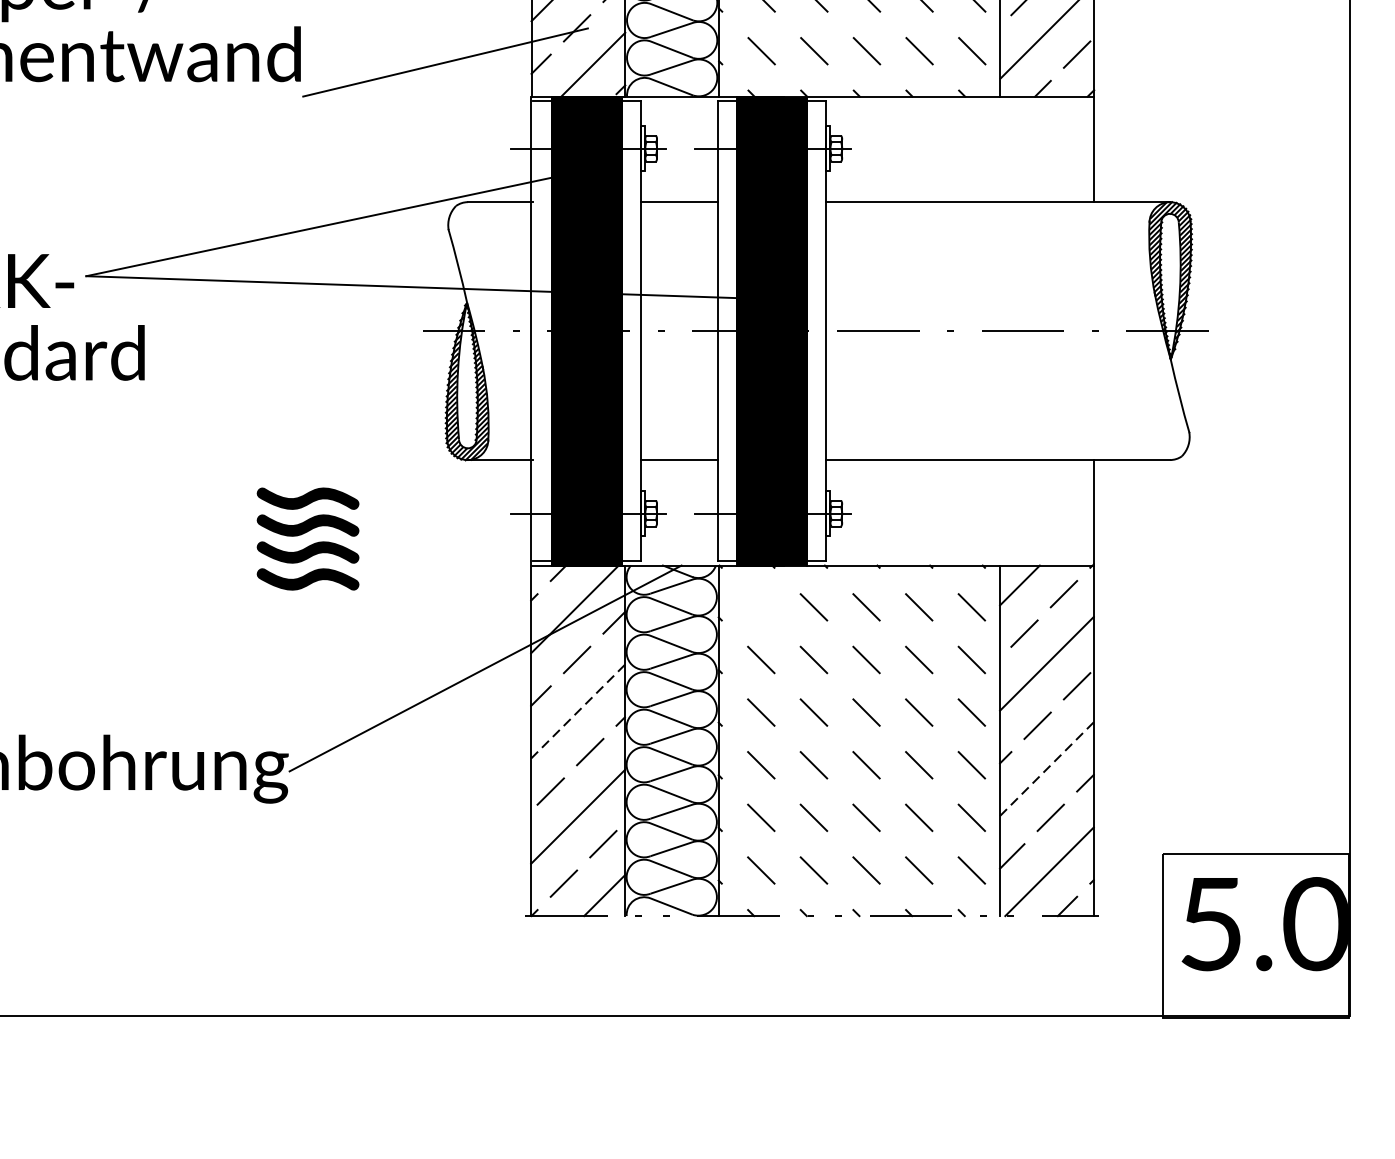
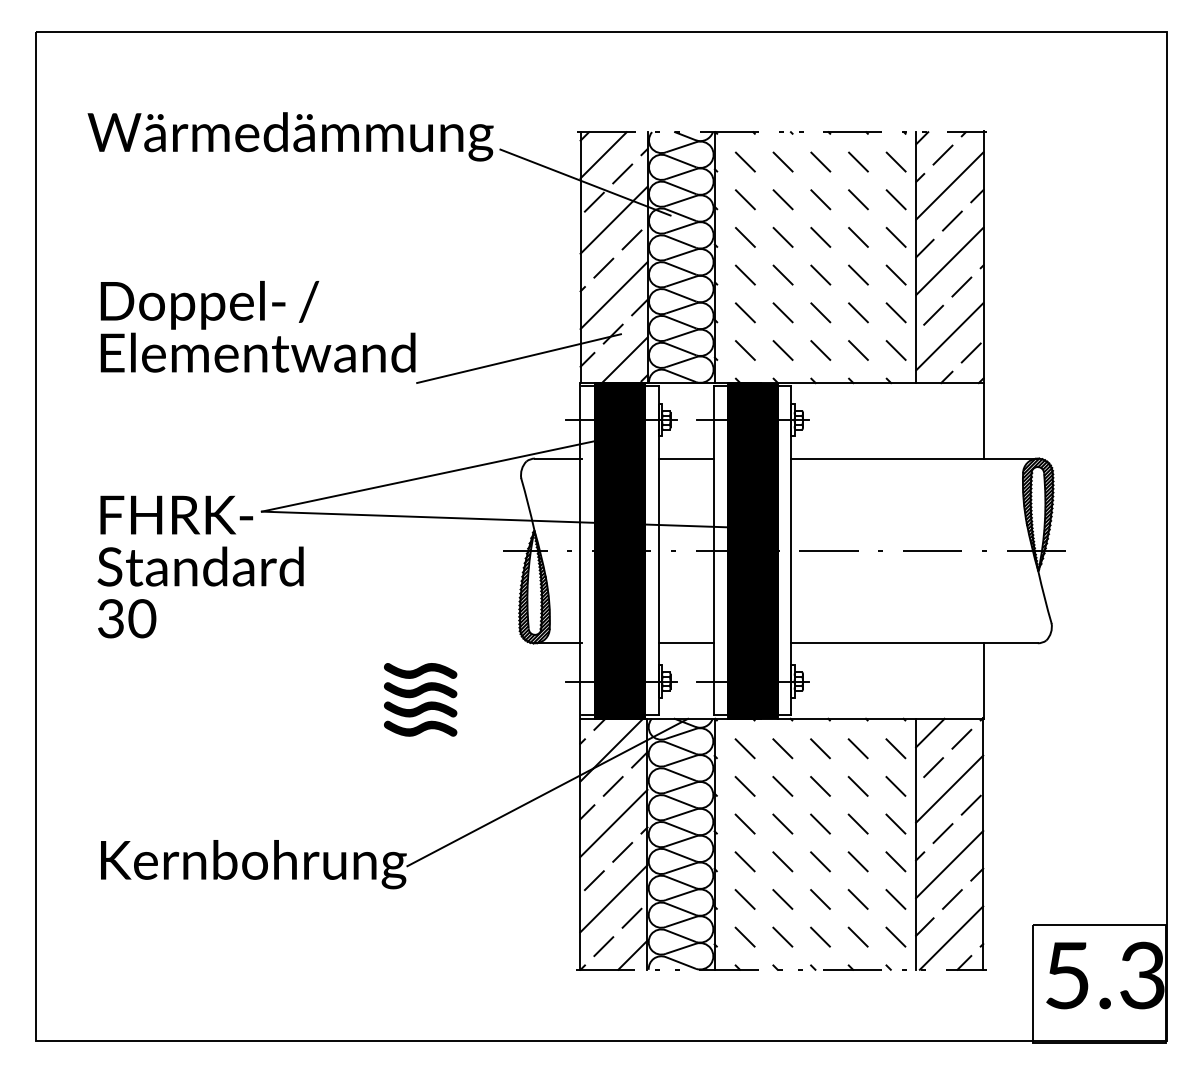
line: (760, 607) -> (744, 748), added
line: (578, 711) -> (614, 823), dashed -> solid
line: (1048, 769) -> (950, 864), dashed -> solid
text: (1314, 924) -> (1141, 975), 5.0 -> 5.3

